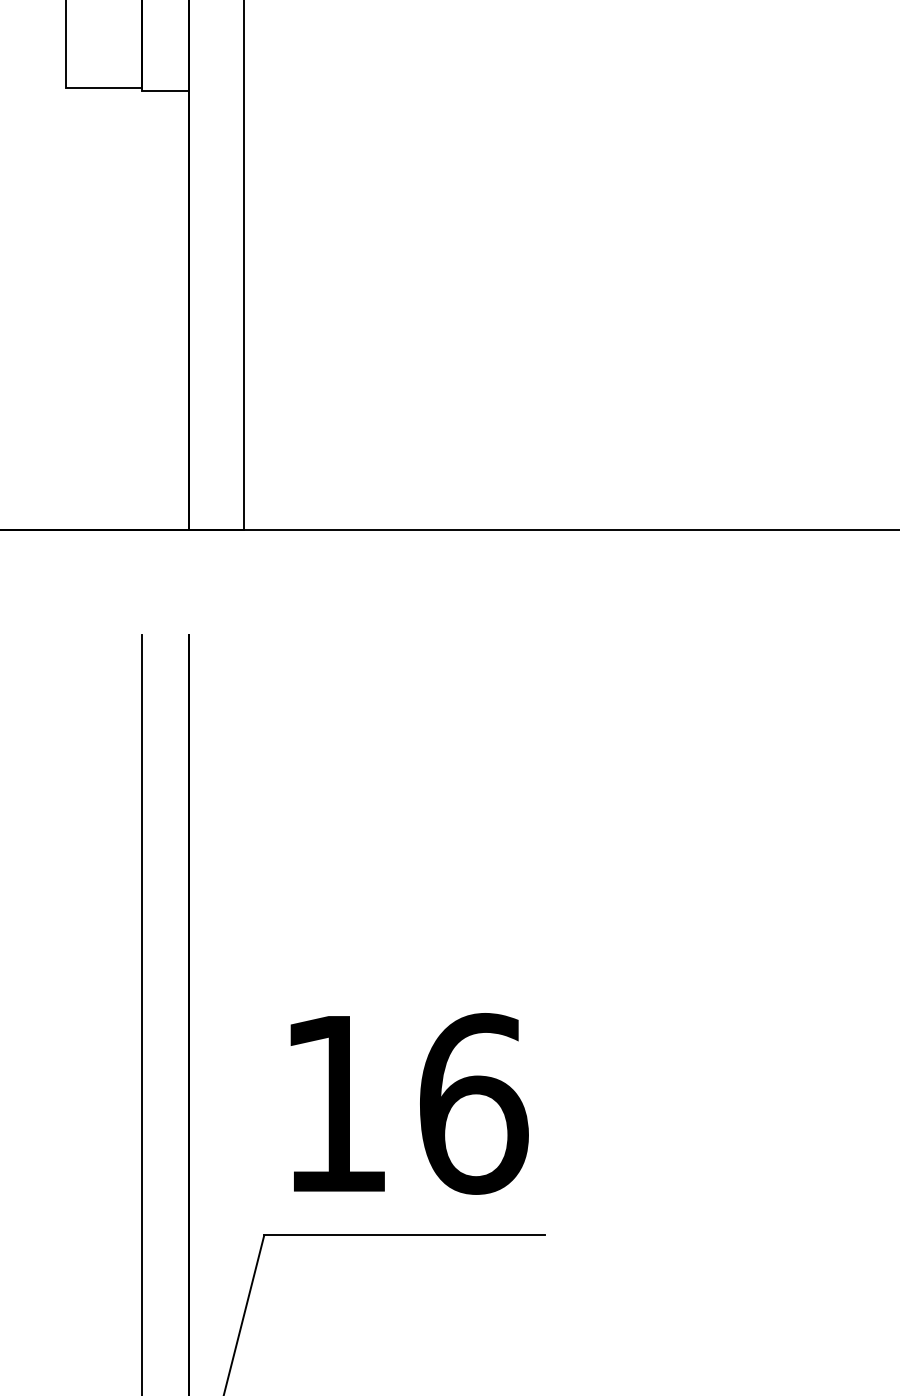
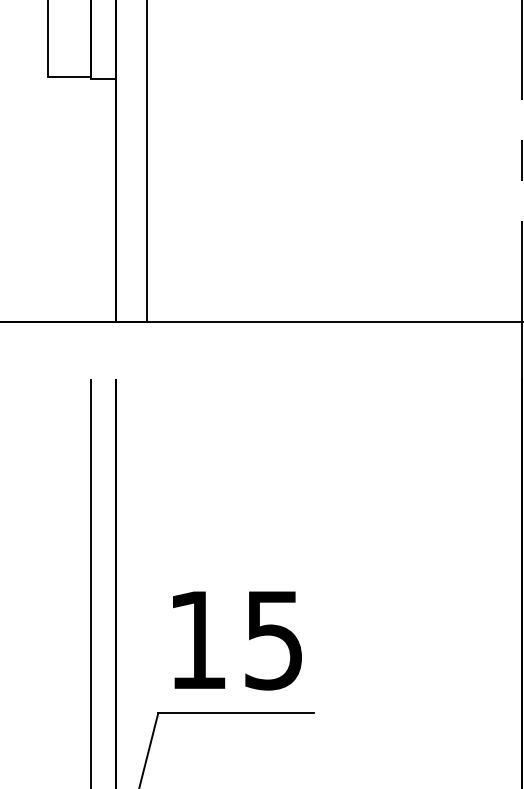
text: (474, 1102) -> (274, 639), 16 -> 15

